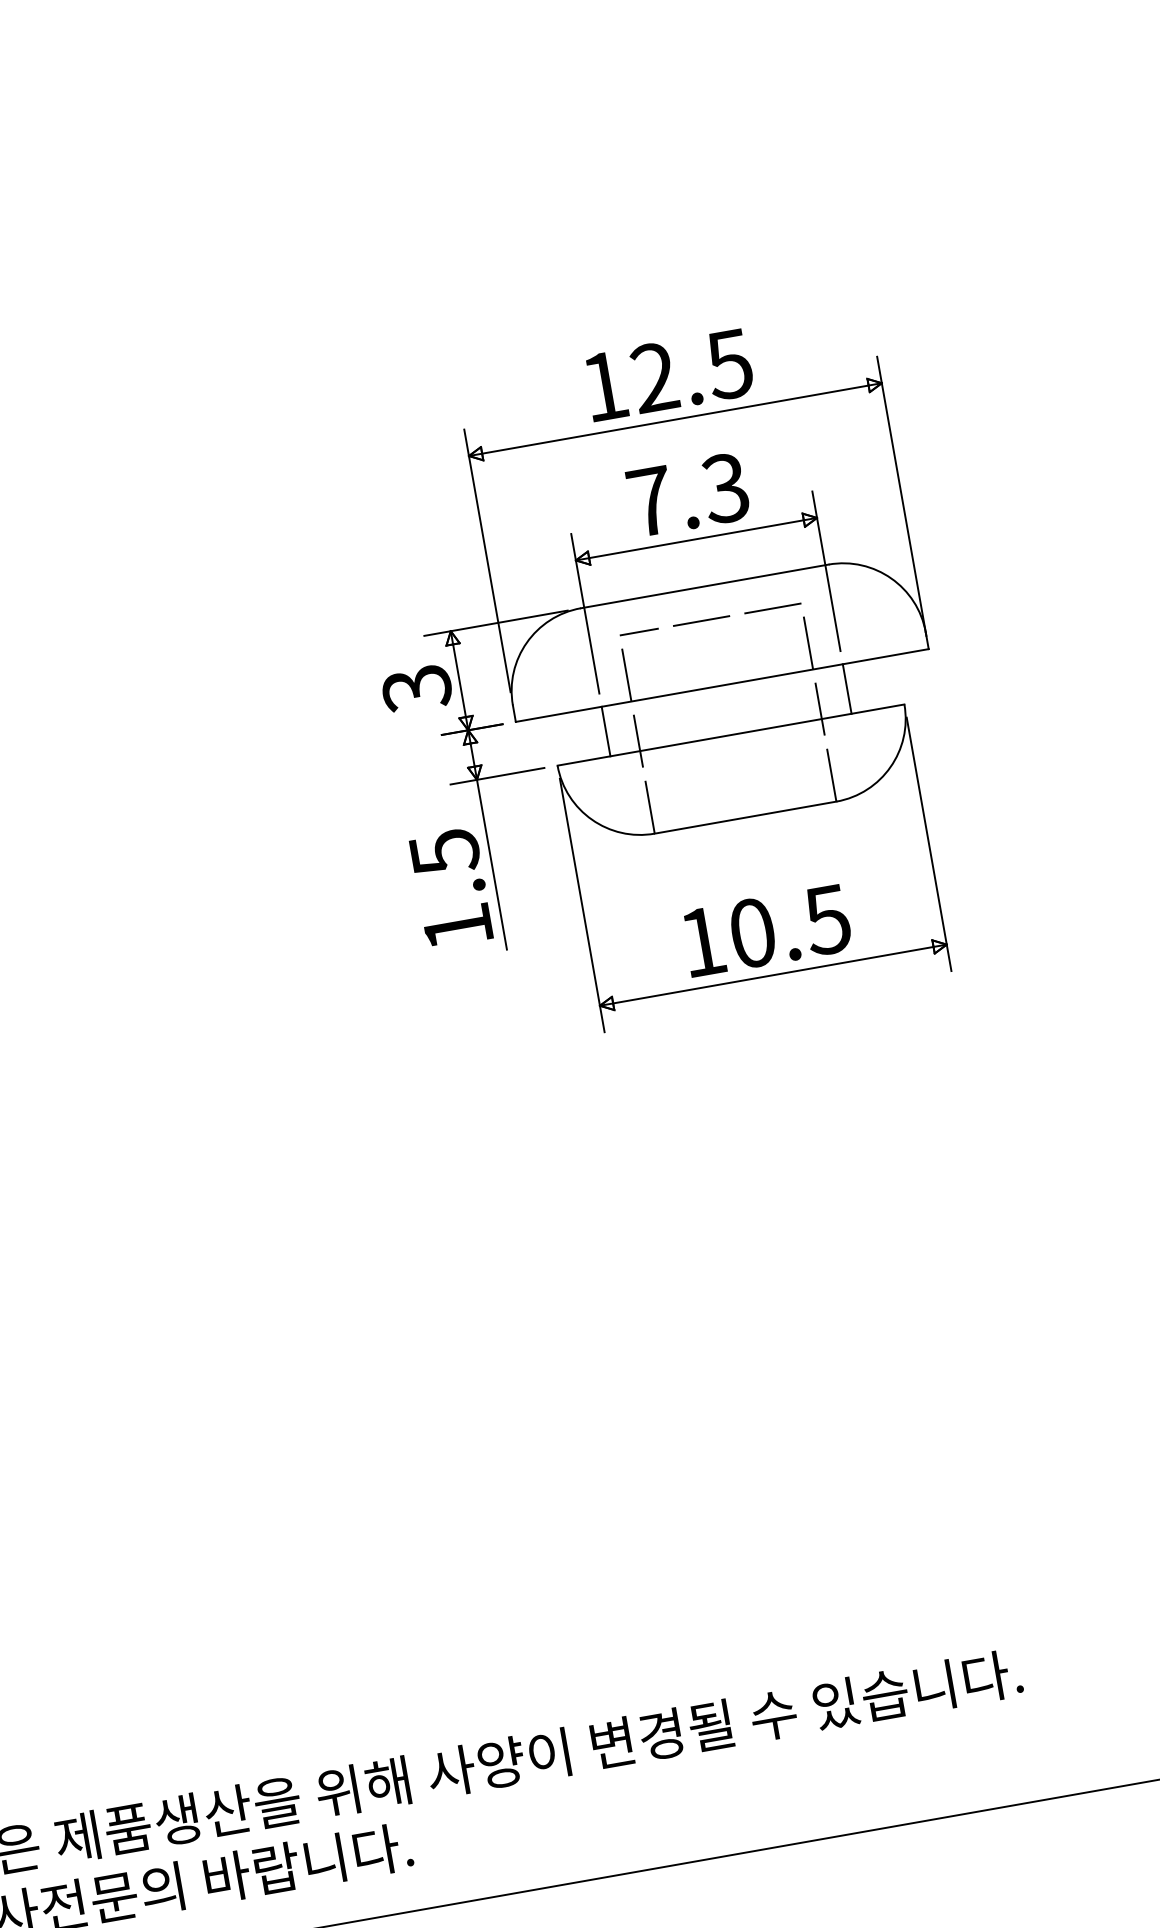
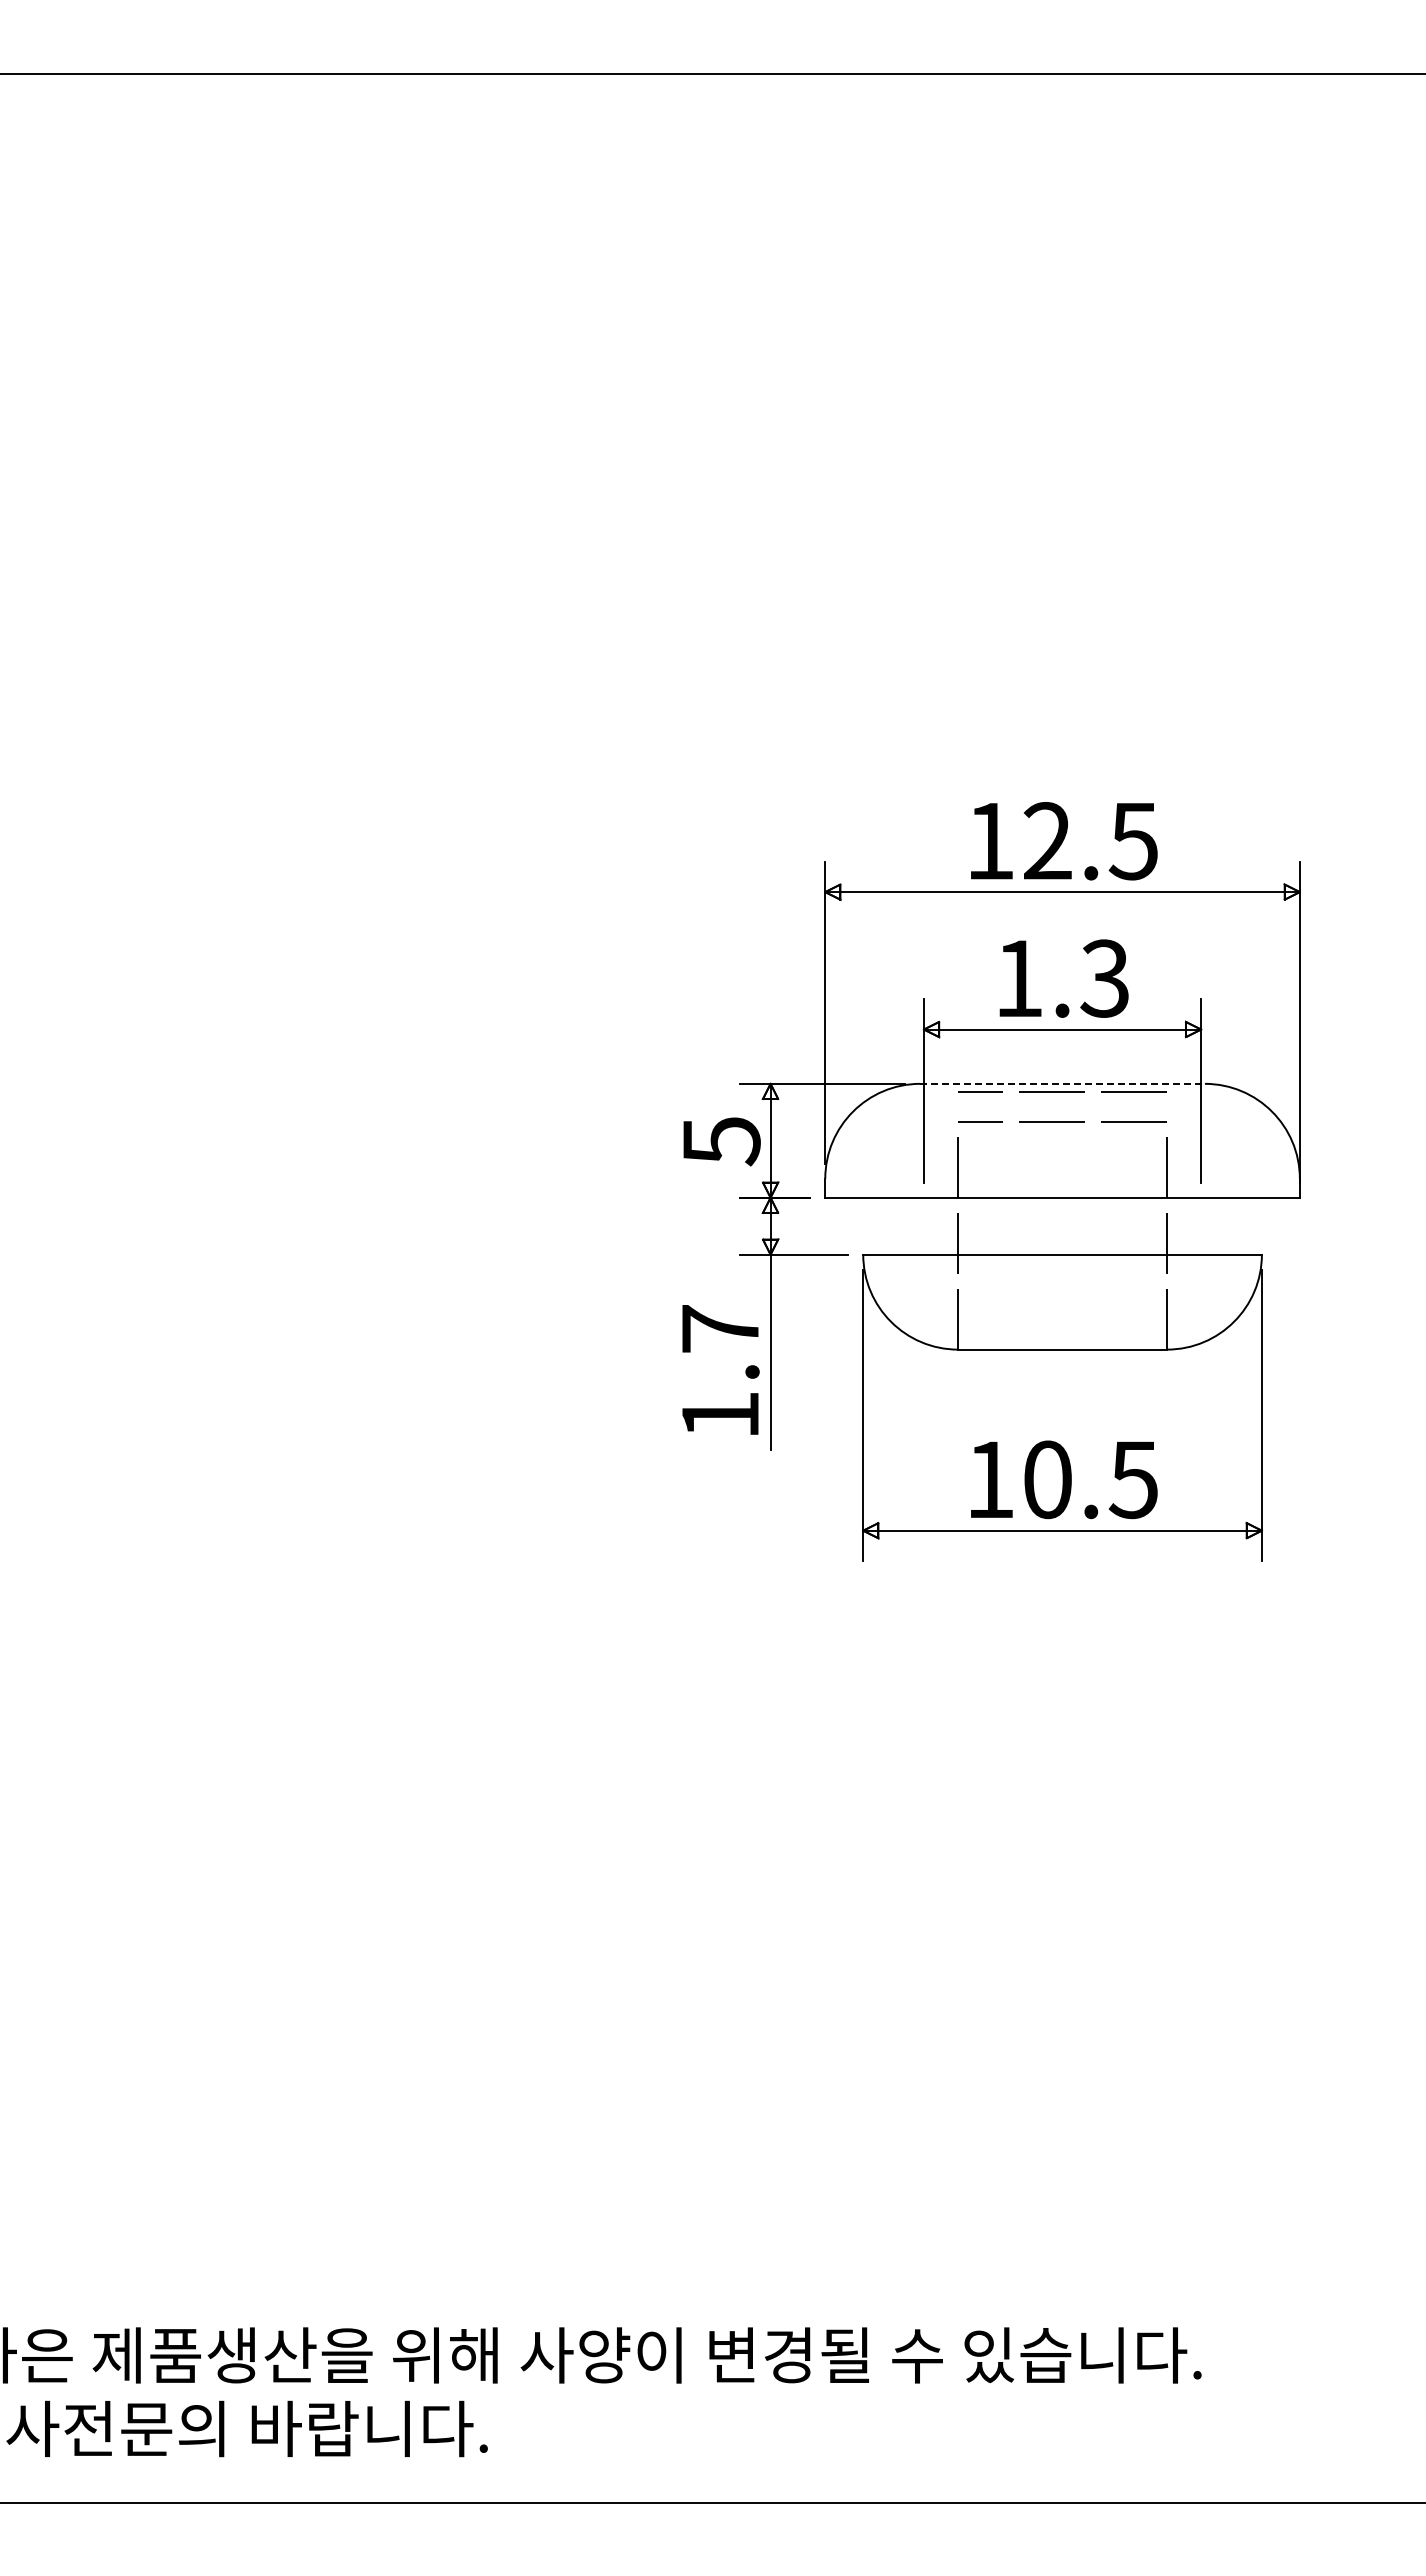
text: (651, 501) -> (1019, 978), 7.3 -> 1.3
line: (705, 585) -> (1063, 1083), solid -> dashed
line: (705, 593) -> (1062, 1091), added
text: (416, 688) -> (721, 1141), 3 -> 5
line: (847, 688) -> (1201, 1225), removed
line: (605, 730) -> (923, 1225), removed
text: (444, 852) -> (720, 1329), 1.5 -> 1.7

